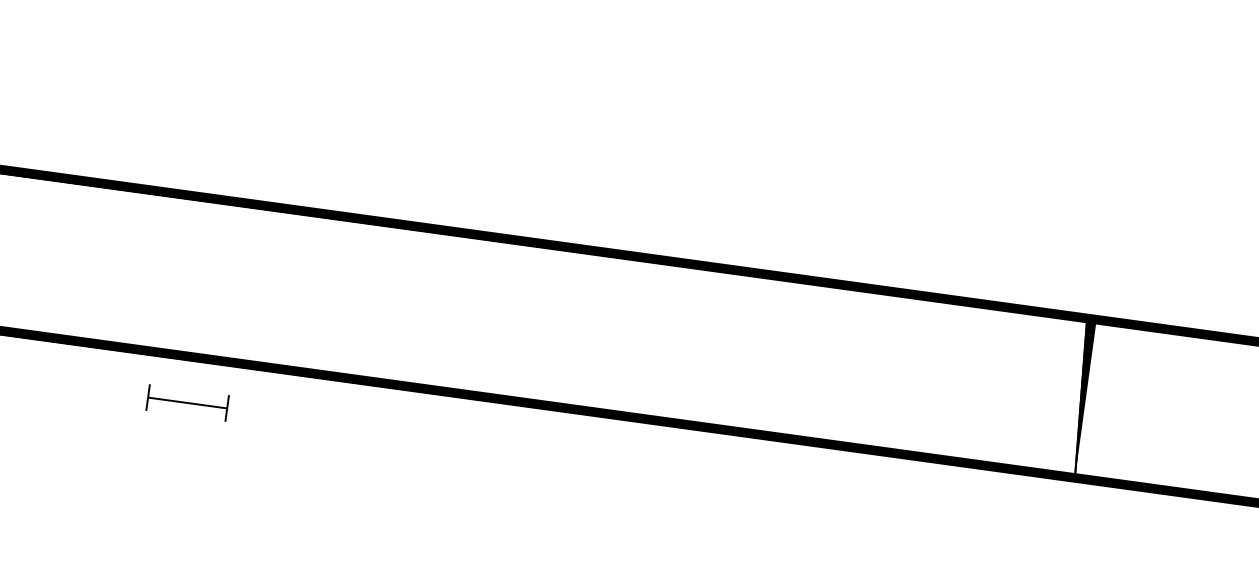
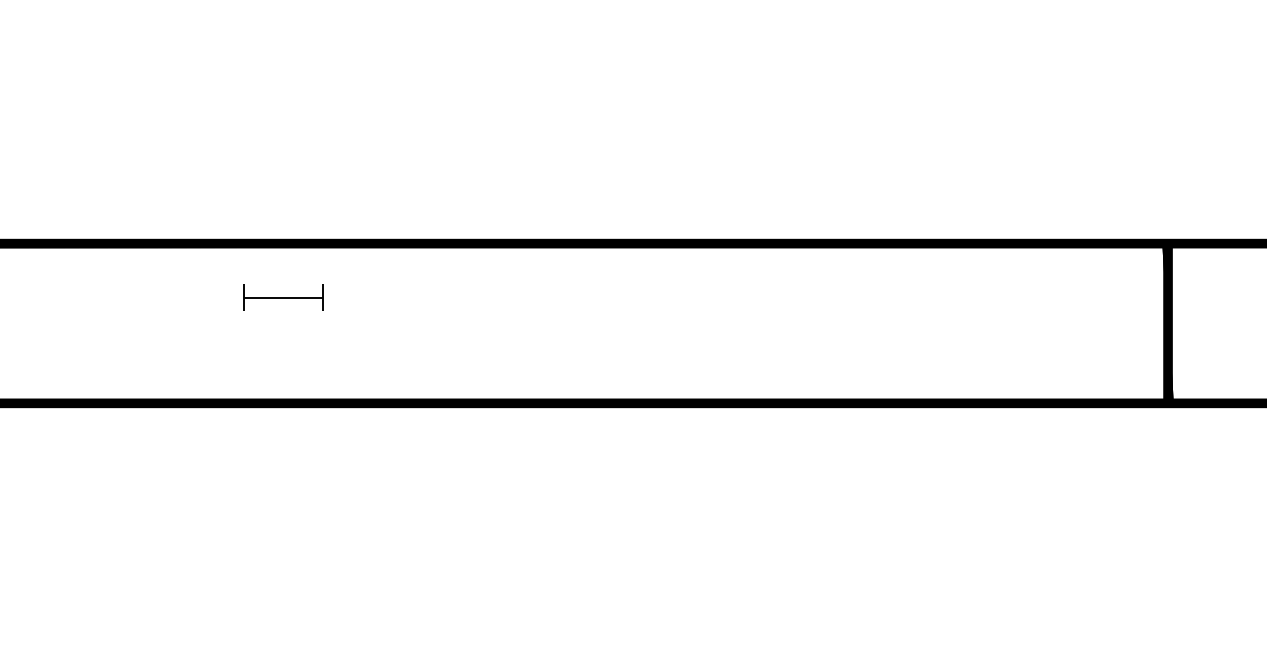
fill: (1080, 398) -> (1167, 323), added
part: (187, 402) -> (283, 297), moved

